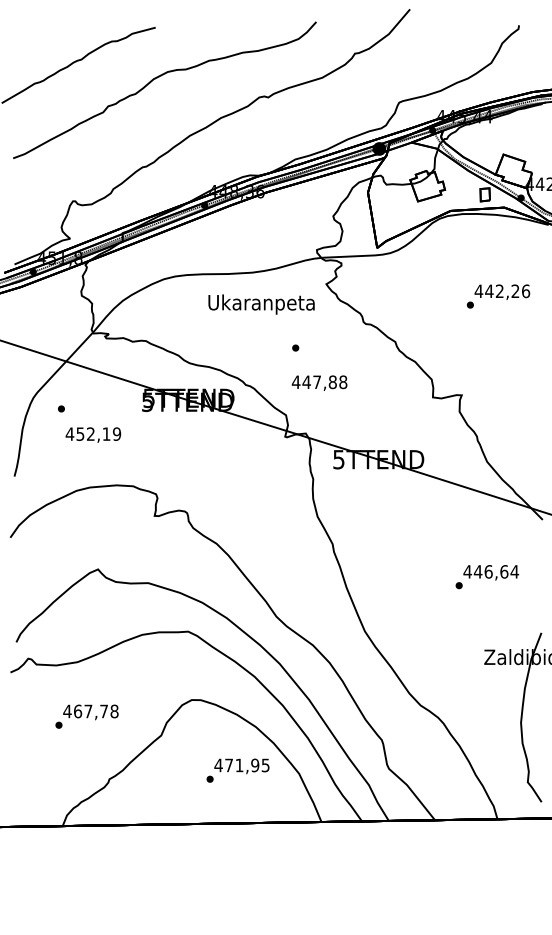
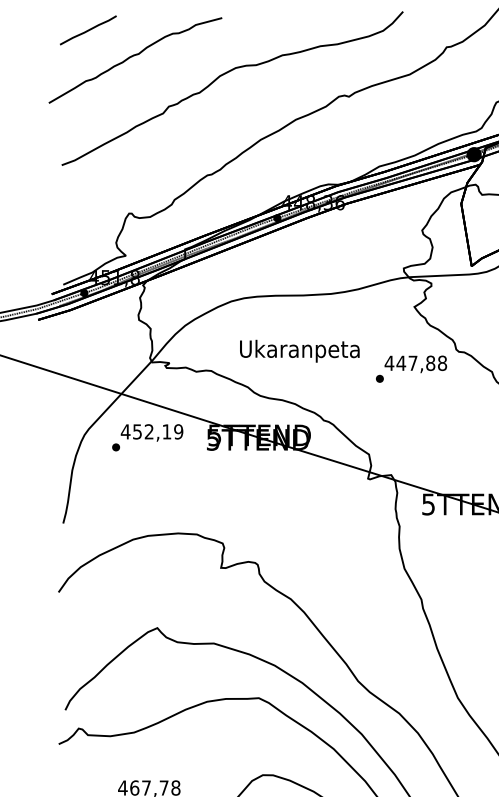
line: (36, 38) -> (88, 30), added
text: (261, 304) -> (299, 351), moved
text: (319, 382) -> (415, 363), moved
text: (93, 434) -> (152, 432), moved

